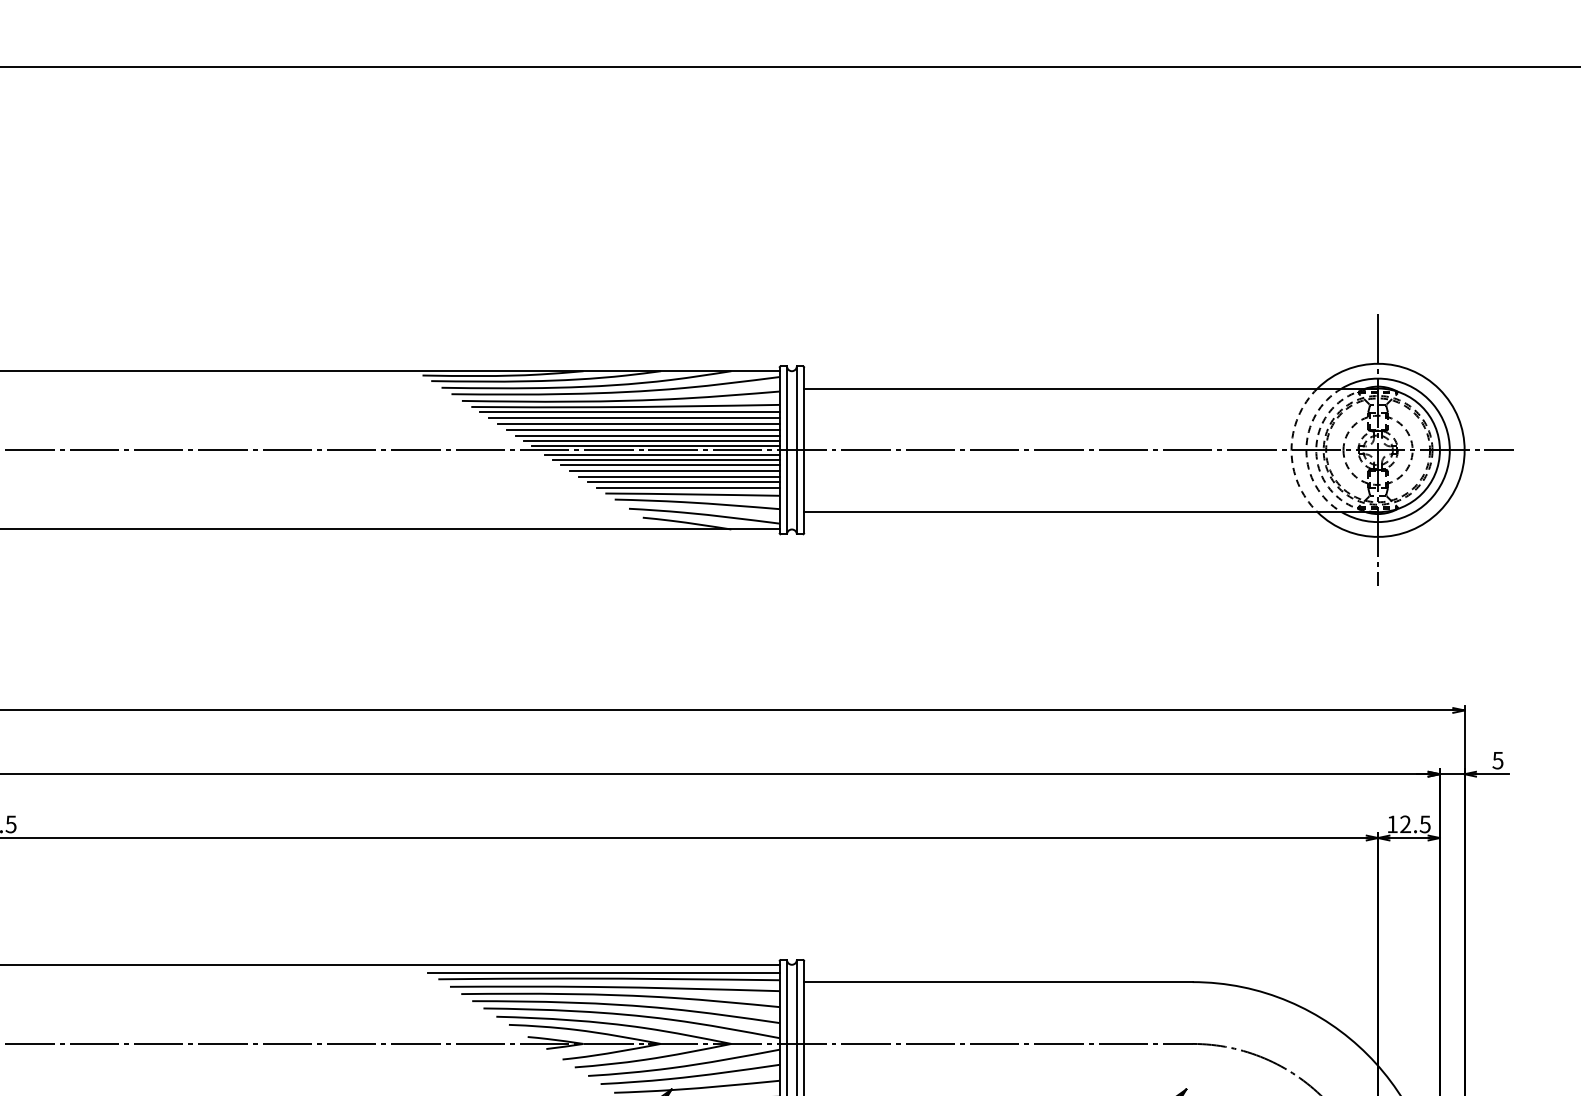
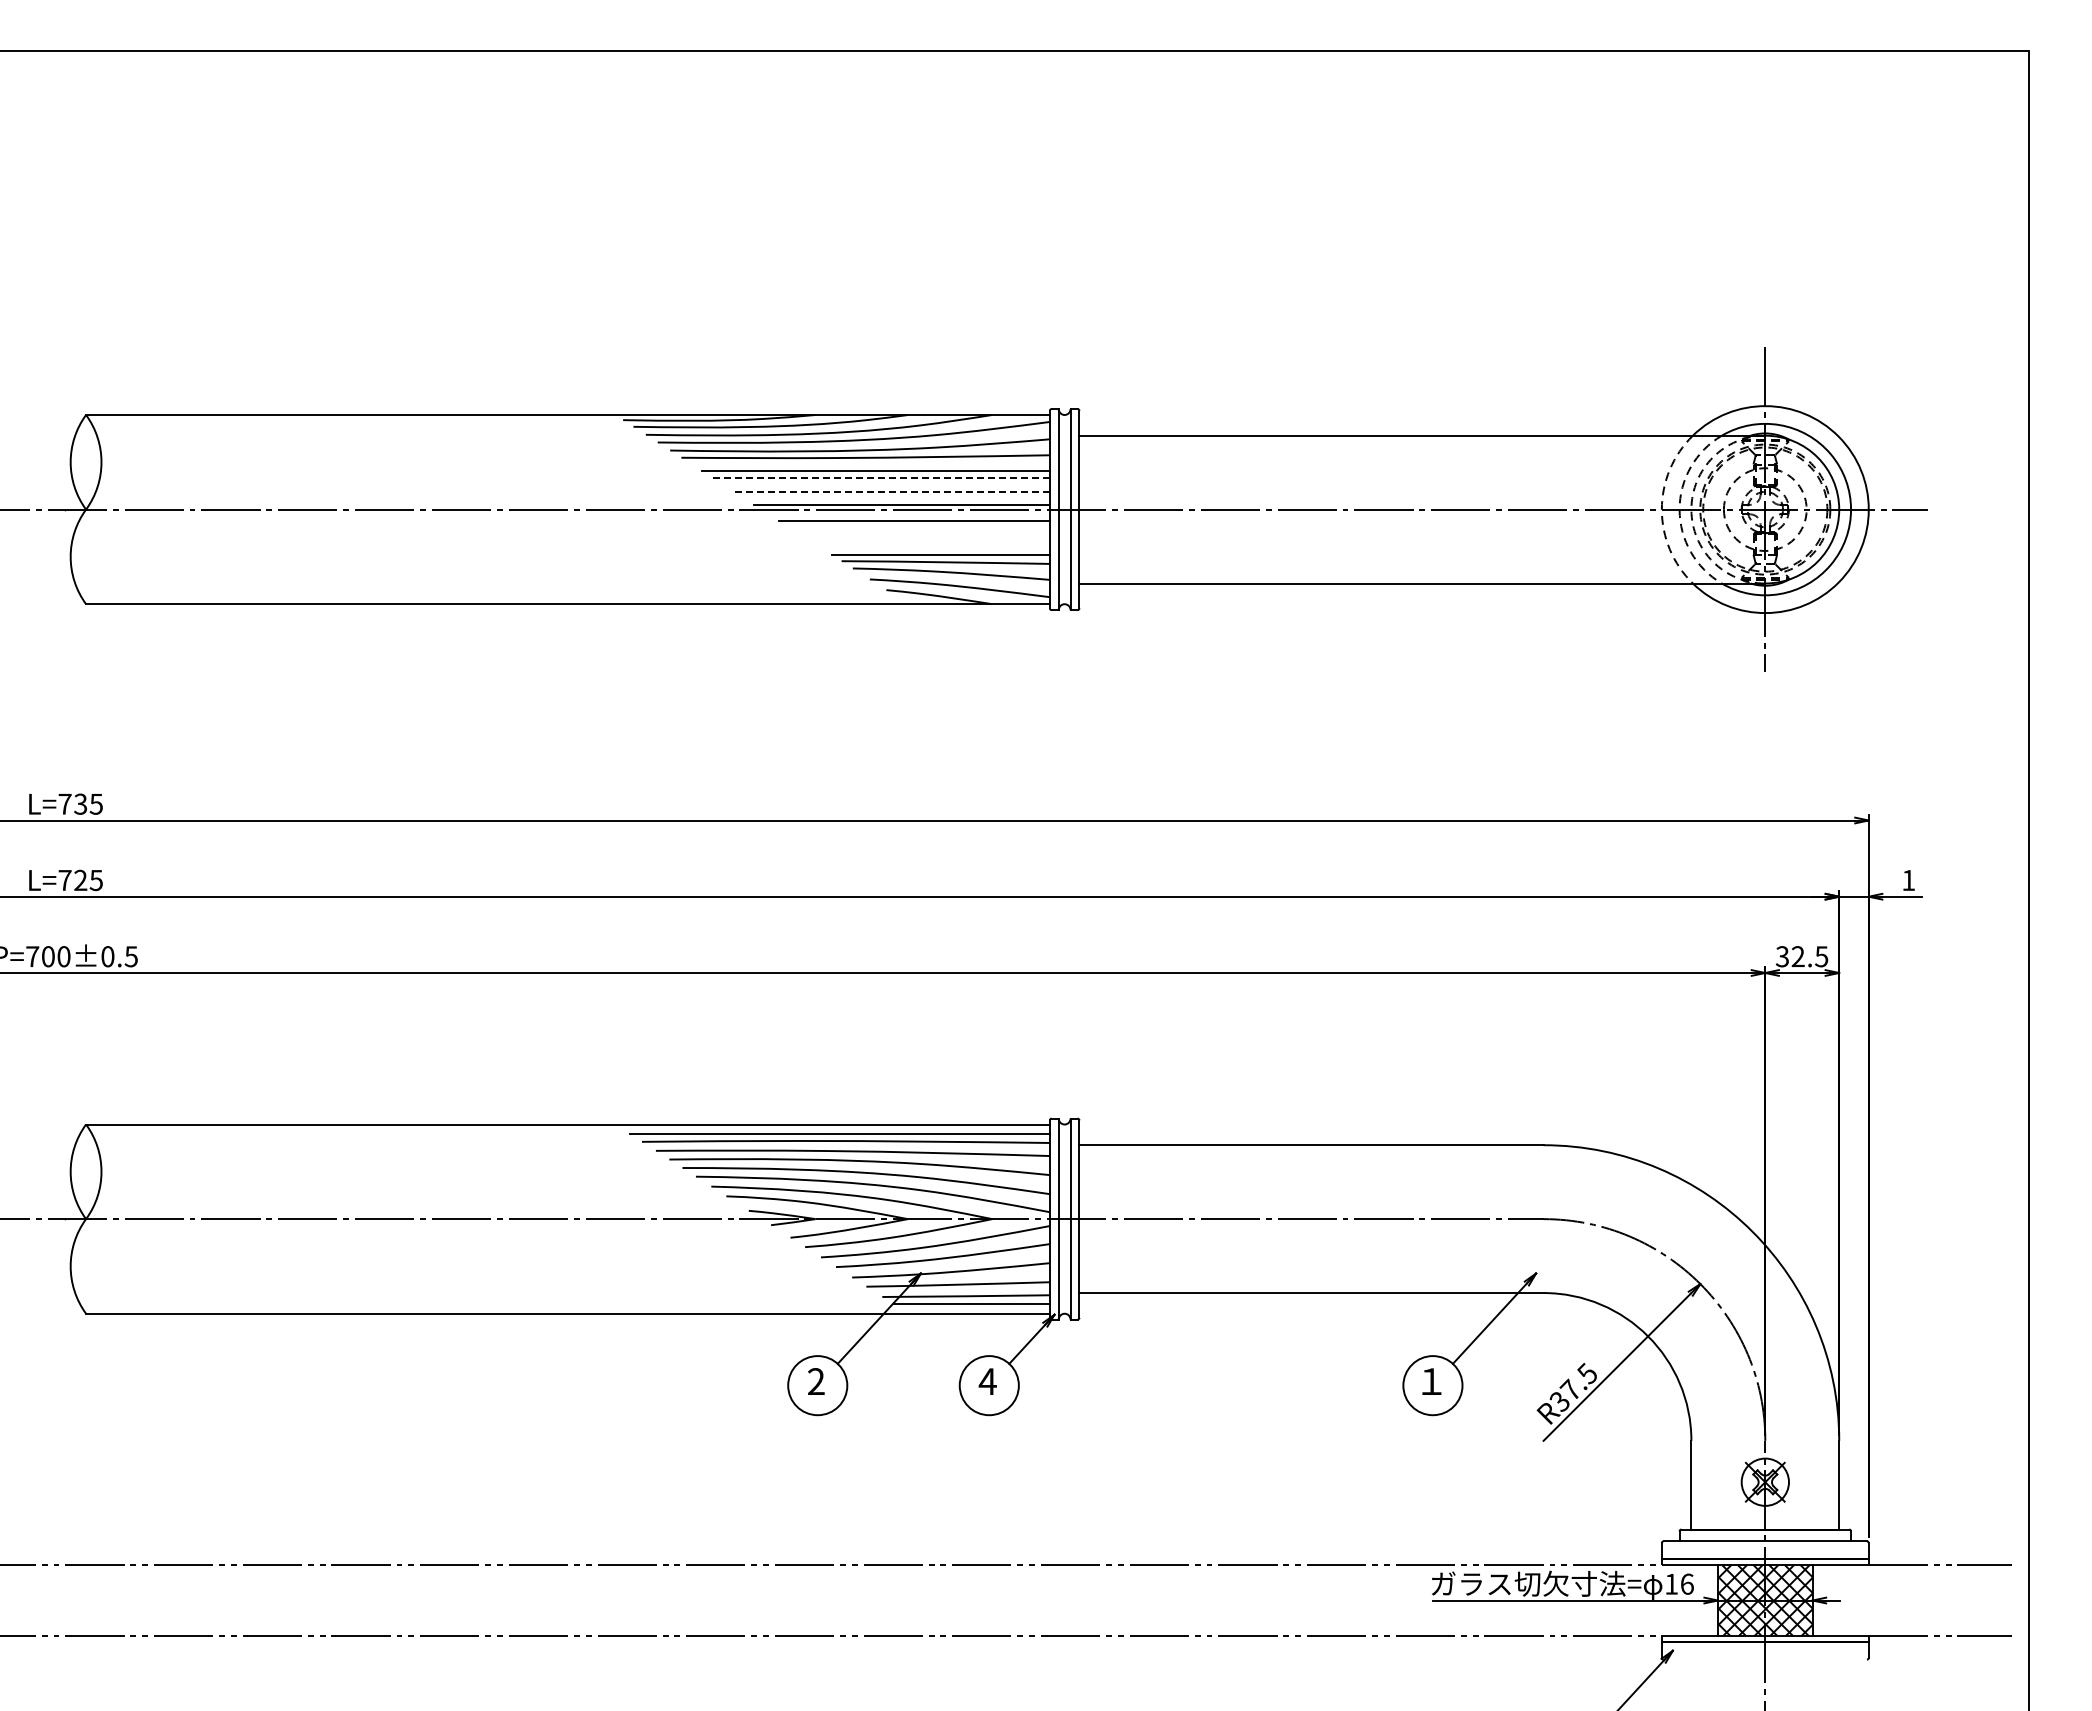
line: (629, 412) -> (870, 464), removed
line: (637, 424) -> (880, 478), solid -> dashed
line: (642, 430) -> (886, 485), removed
line: (647, 436) -> (892, 492), solid -> dashed
line: (651, 441) -> (896, 498), removed
line: (662, 454) -> (909, 514), removed
line: (669, 465) -> (918, 527), removed
line: (674, 471) -> (924, 534), removed
line: (678, 477) -> (929, 541), removed
line: (683, 482) -> (935, 547), removed
text: (1497, 760) -> (1908, 880), 5 -> 1
text: (1391, 824) -> (1781, 956), 12.5 -> 32.5

